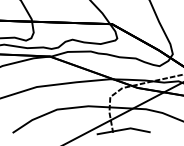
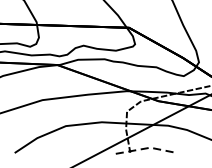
line: (123, 129) -> (142, 149), solid -> dashed

